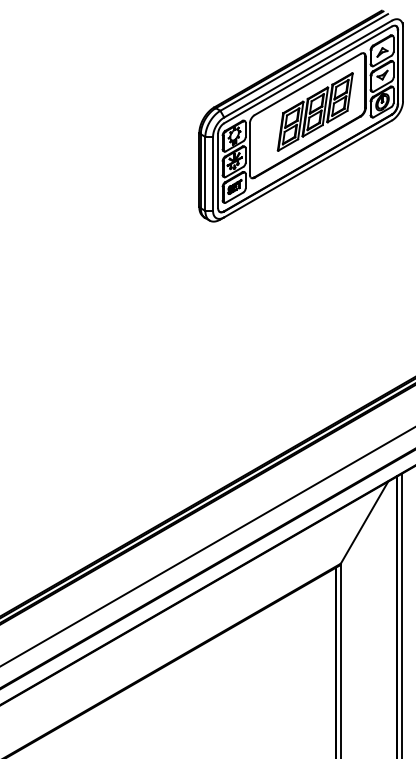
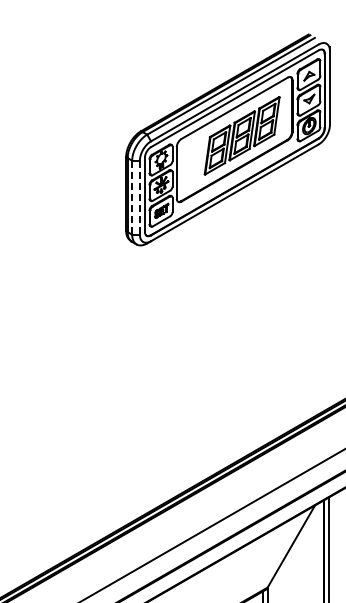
line: (205, 174) -> (132, 198), solid -> dashed
line: (213, 174) -> (140, 198), solid -> dashed

